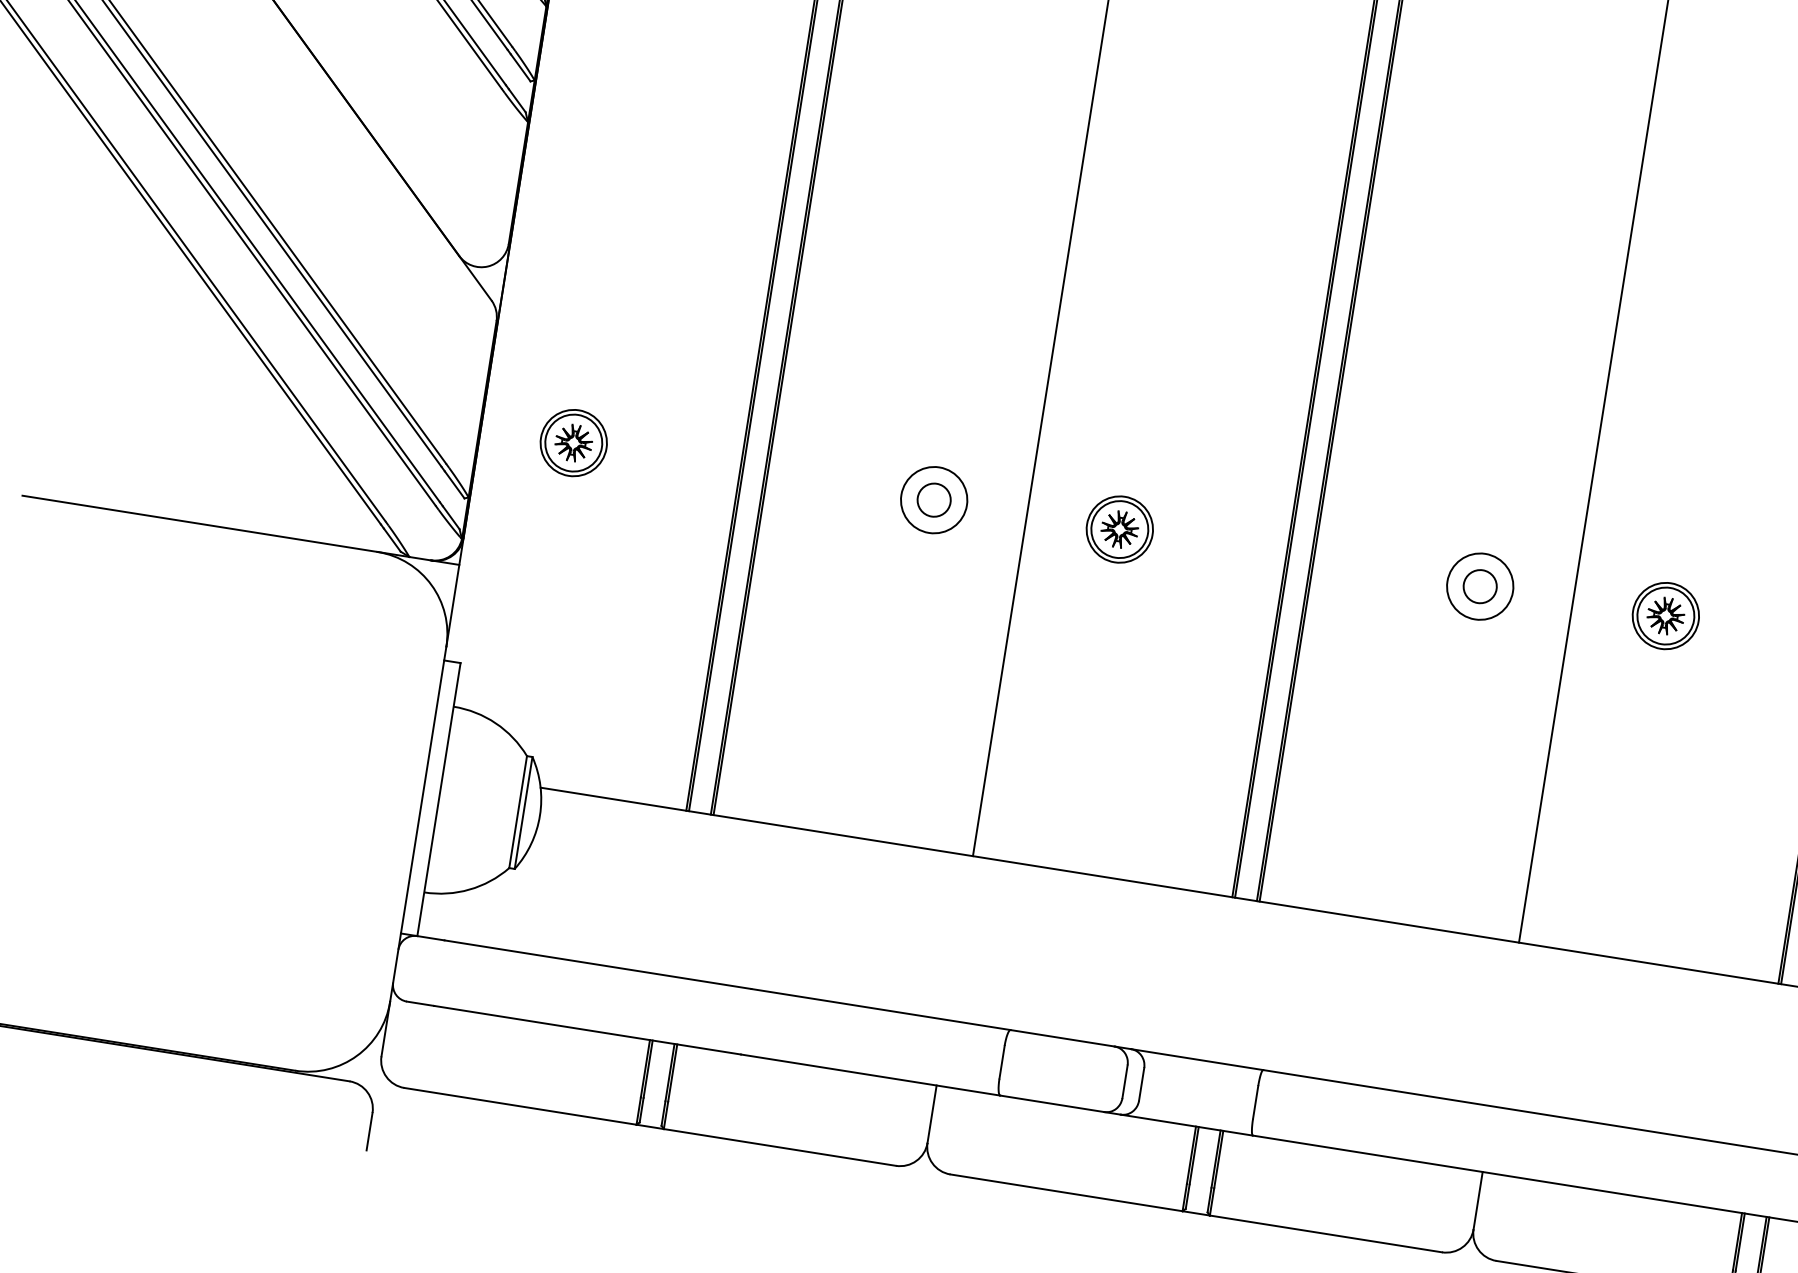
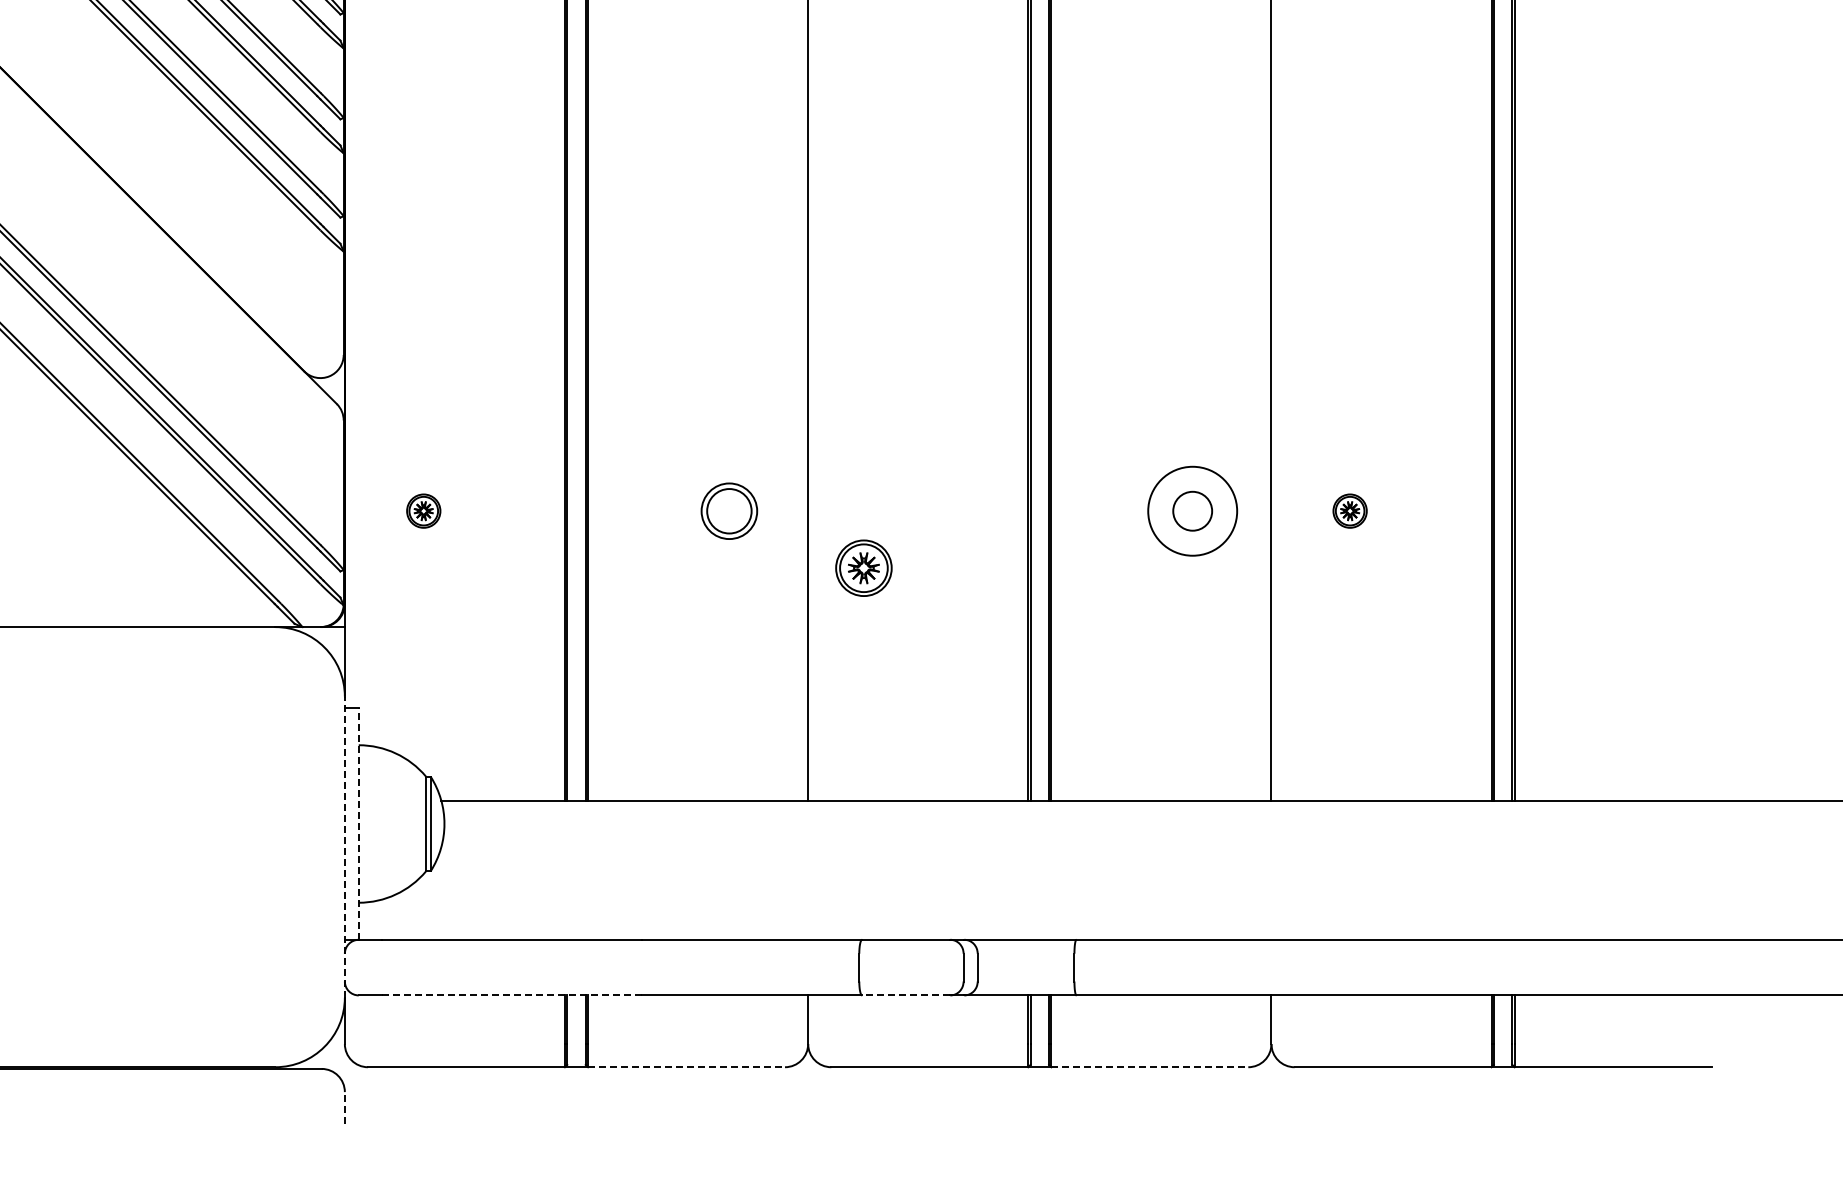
part: (573, 442) -> (423, 510), size x0.6
circle: (934, 500) -> (729, 511), size x1.6
part: (1119, 528) -> (863, 567), moved
circle: (1479, 586) -> (1192, 511), size x1.4
circle: (1479, 586) -> (1192, 511), size x1.6
part: (1665, 615) -> (1349, 510), size x0.6
line: (438, 798) -> (358, 823), solid -> dashed
line: (417, 824) -> (344, 847), solid -> dashed
line: (588, 1030) -> (512, 995), solid -> dashed
line: (1051, 1103) -> (905, 995), solid -> dashed
line: (369, 1131) -> (344, 1107), solid -> dashed
line: (780, 1147) -> (687, 1067), solid -> dashed
line: (1326, 1234) -> (1150, 1067), solid -> dashed

